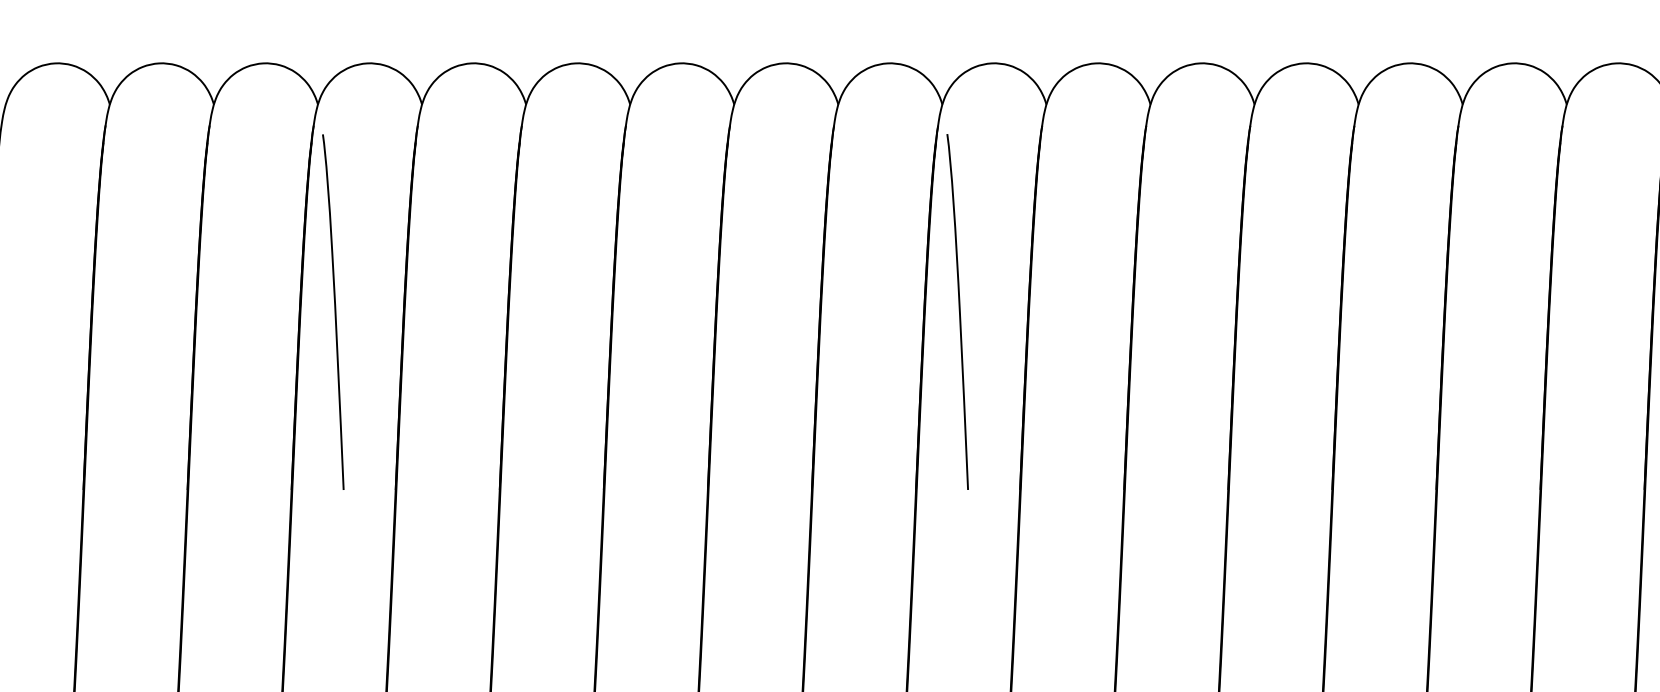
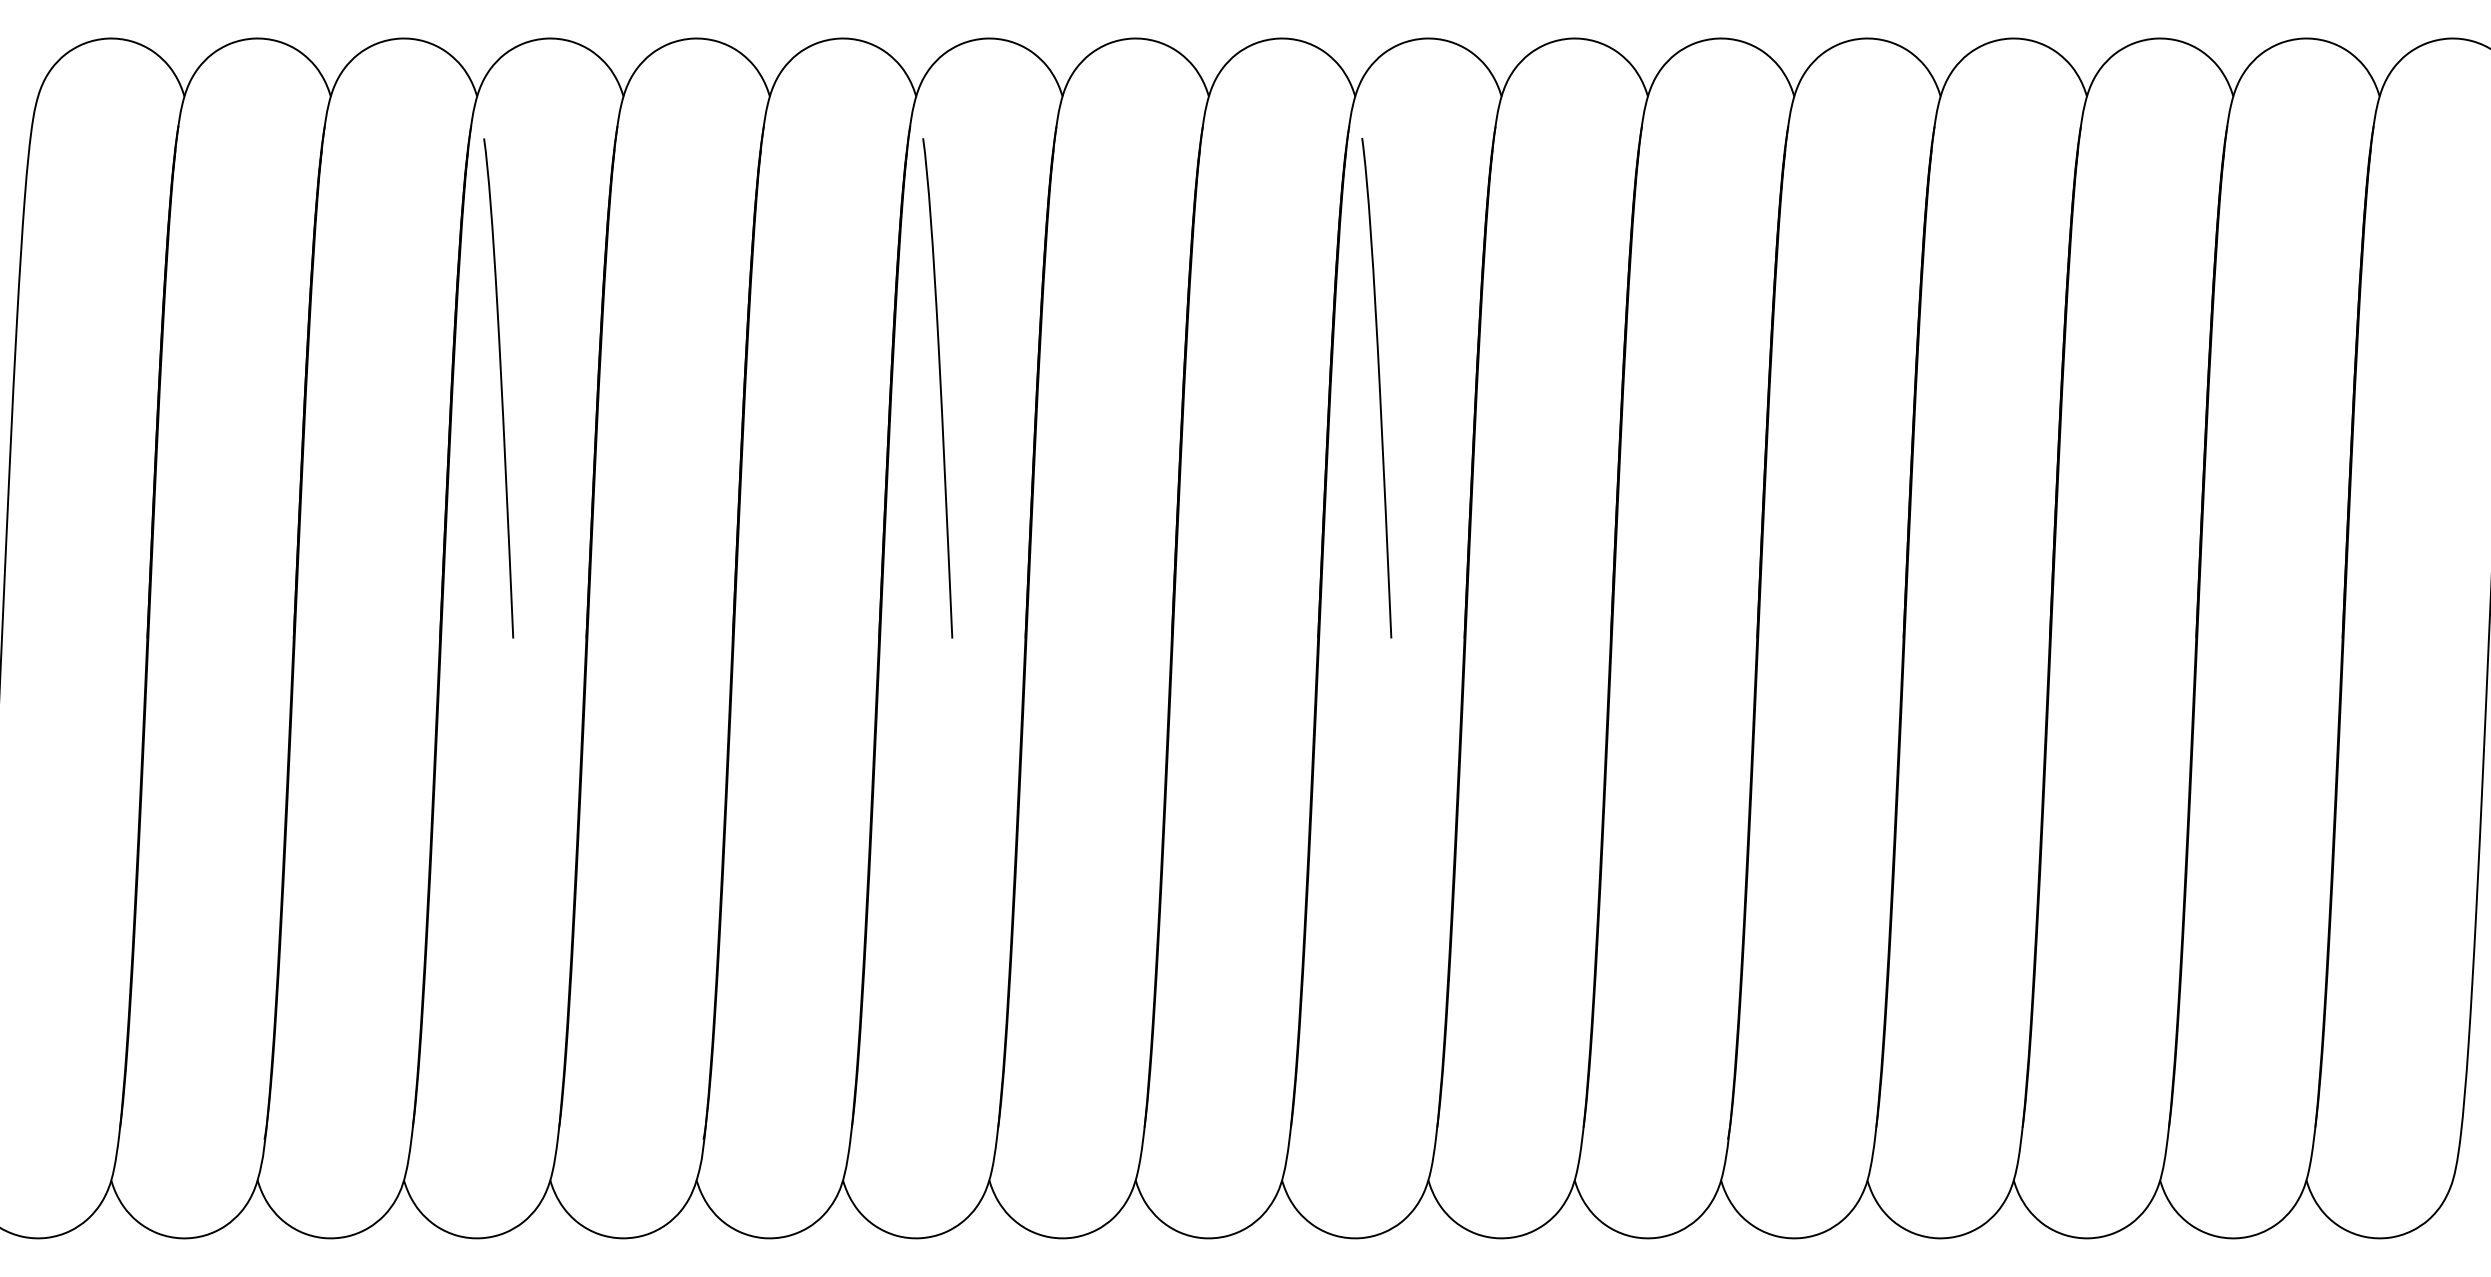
curve: (646, 312) -> (939, 388), added

